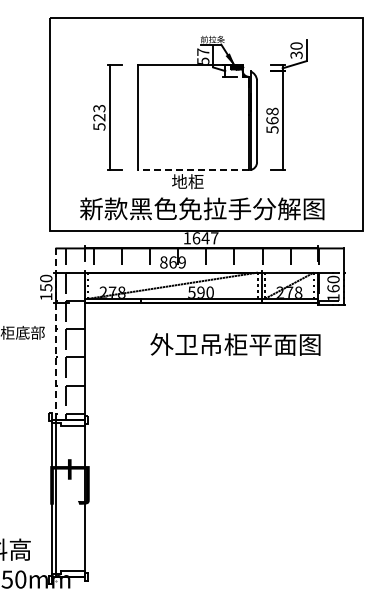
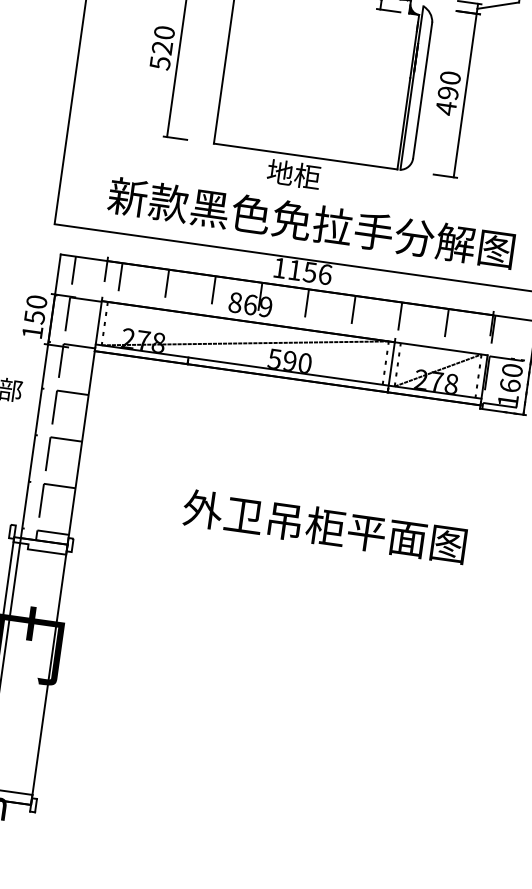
text: (99, 108) -> (164, 32), 523 -> 520
text: (272, 120) -> (448, 92), 568 -> 490
line: (192, 170) -> (304, 157), dashed -> solid
text: (205, 238) -> (309, 272), 1647 -> 1156
line: (56, 334) -> (40, 397), dashed -> solid
text: (235, 344) -> (324, 526), moved

